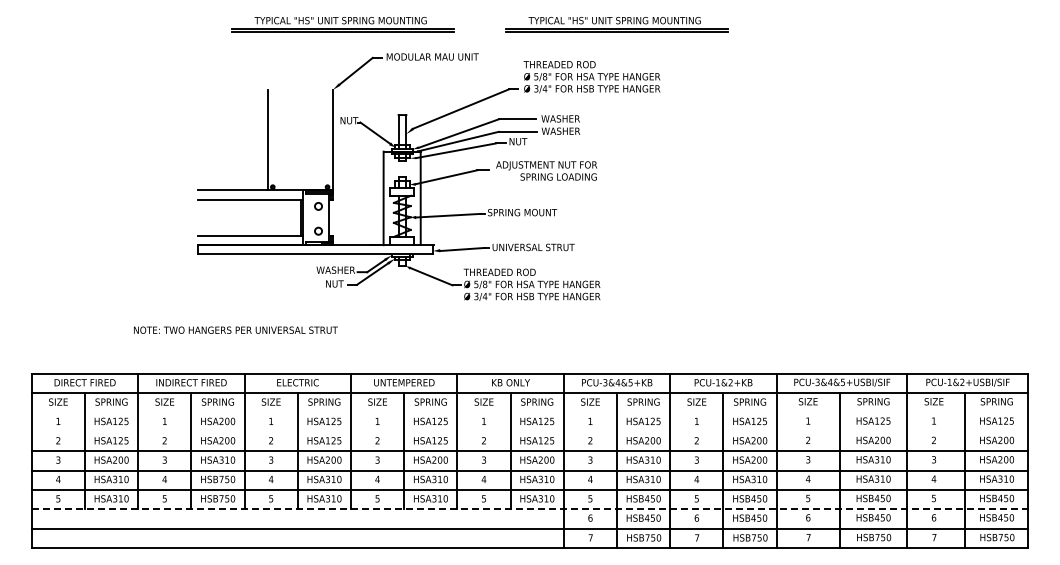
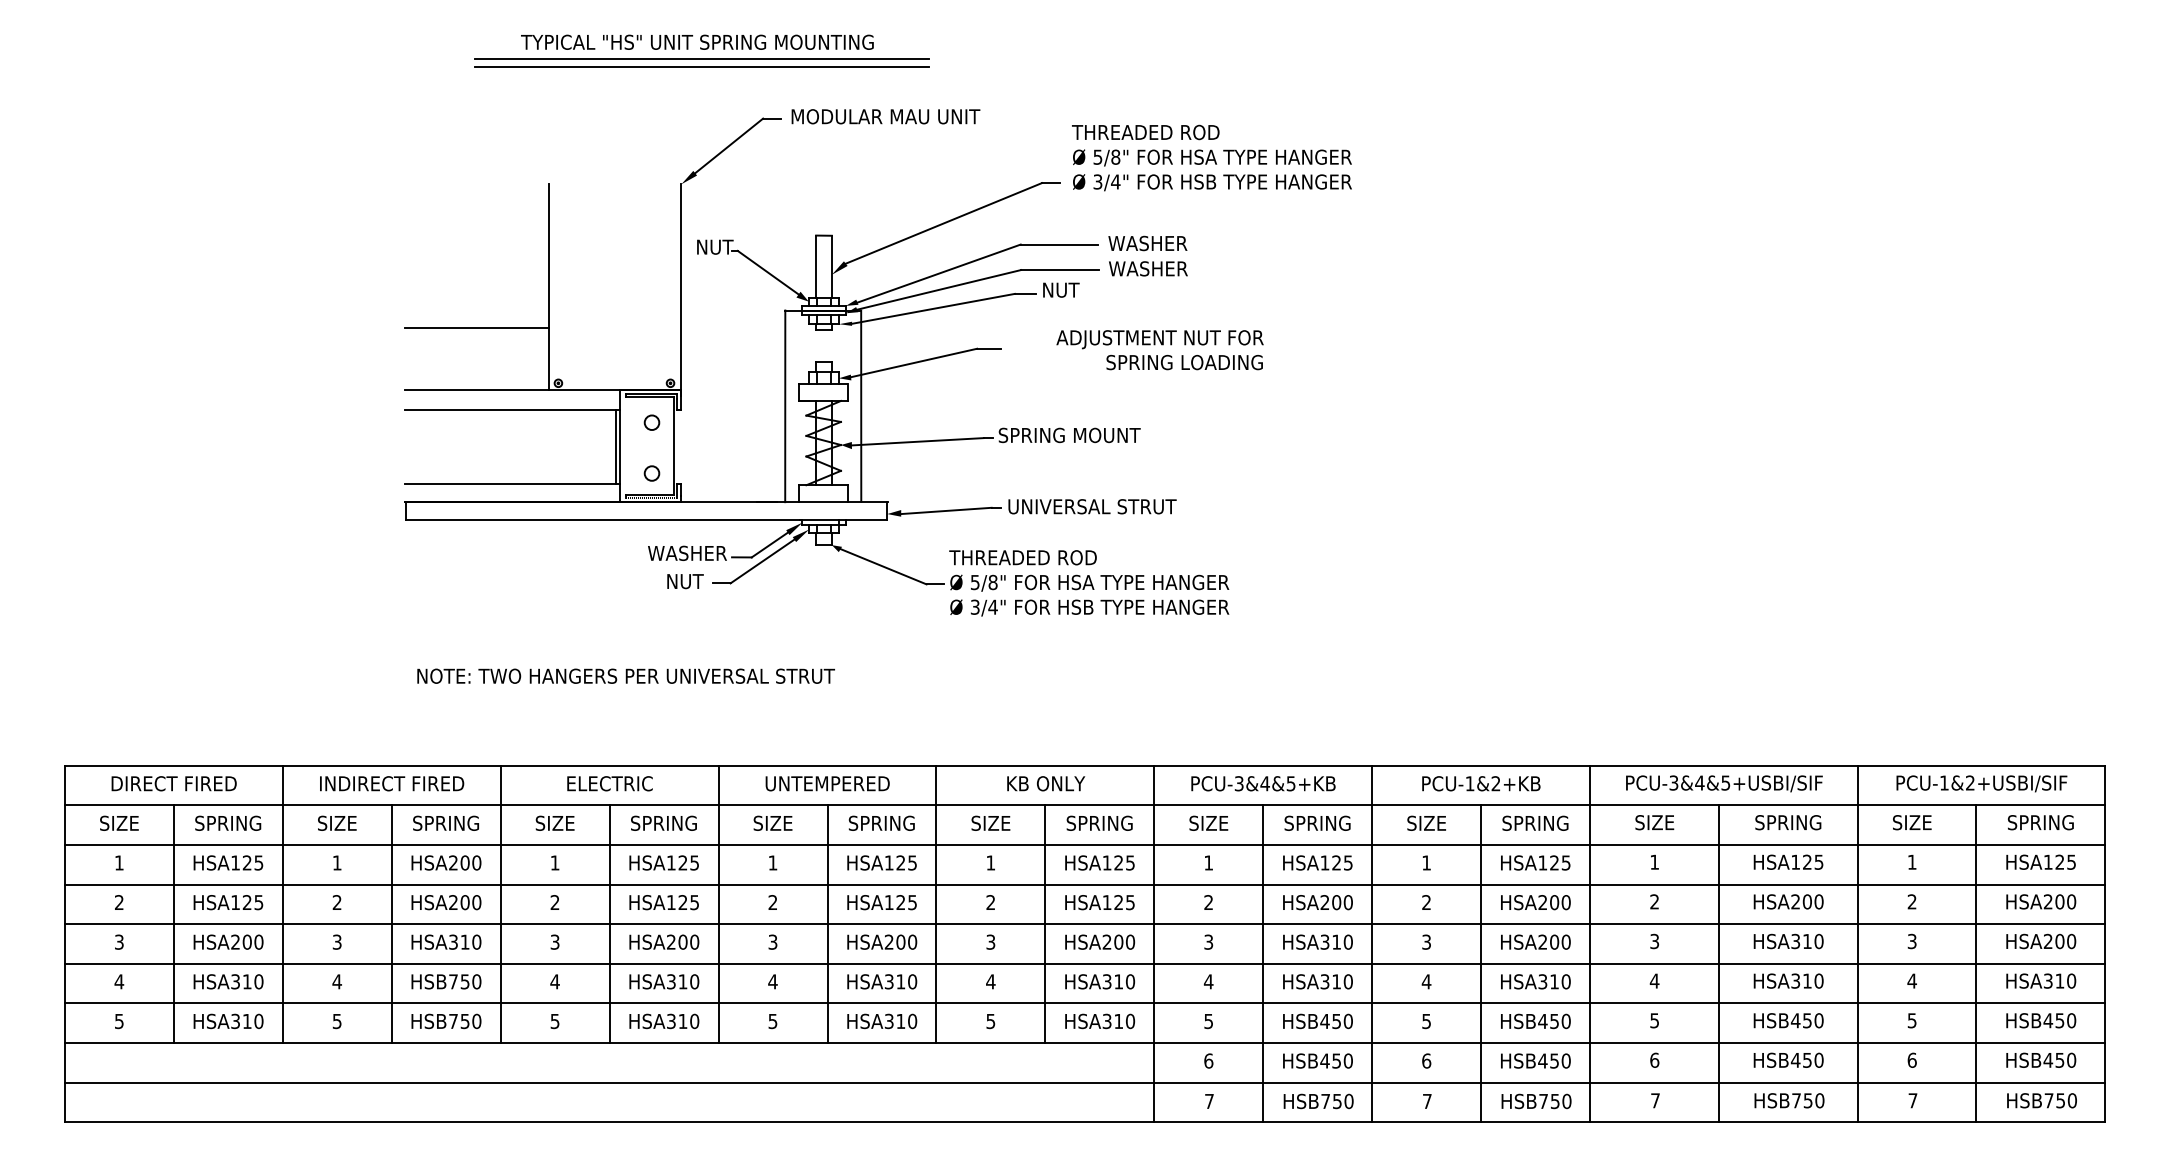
part: (616, 24) -> (1262, 50), removed
line: (232, 160) -> (475, 328), added
text: (546, 170) -> (1159, 349), moved
text: (235, 329) -> (625, 674), moved
line: (529, 412) -> (1083, 844), added
line: (529, 432) -> (1083, 885), added
line: (530, 509) -> (1086, 1043), dashed -> solid

